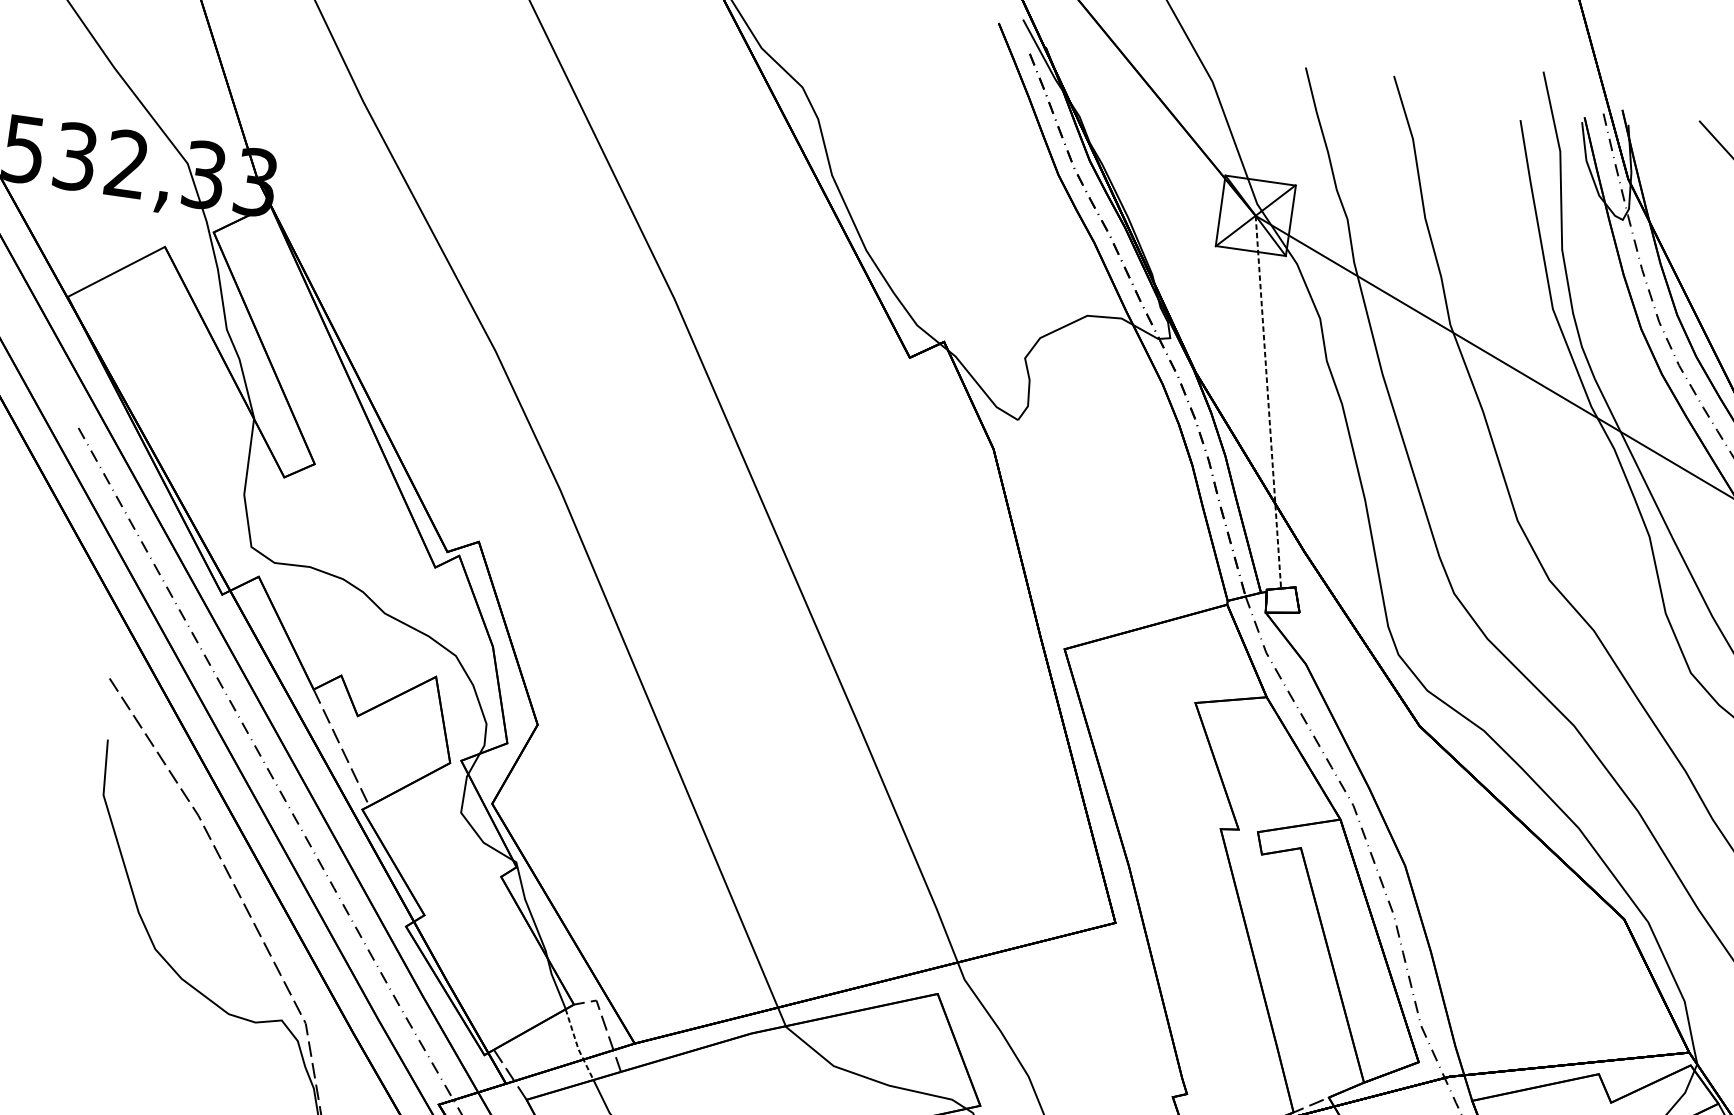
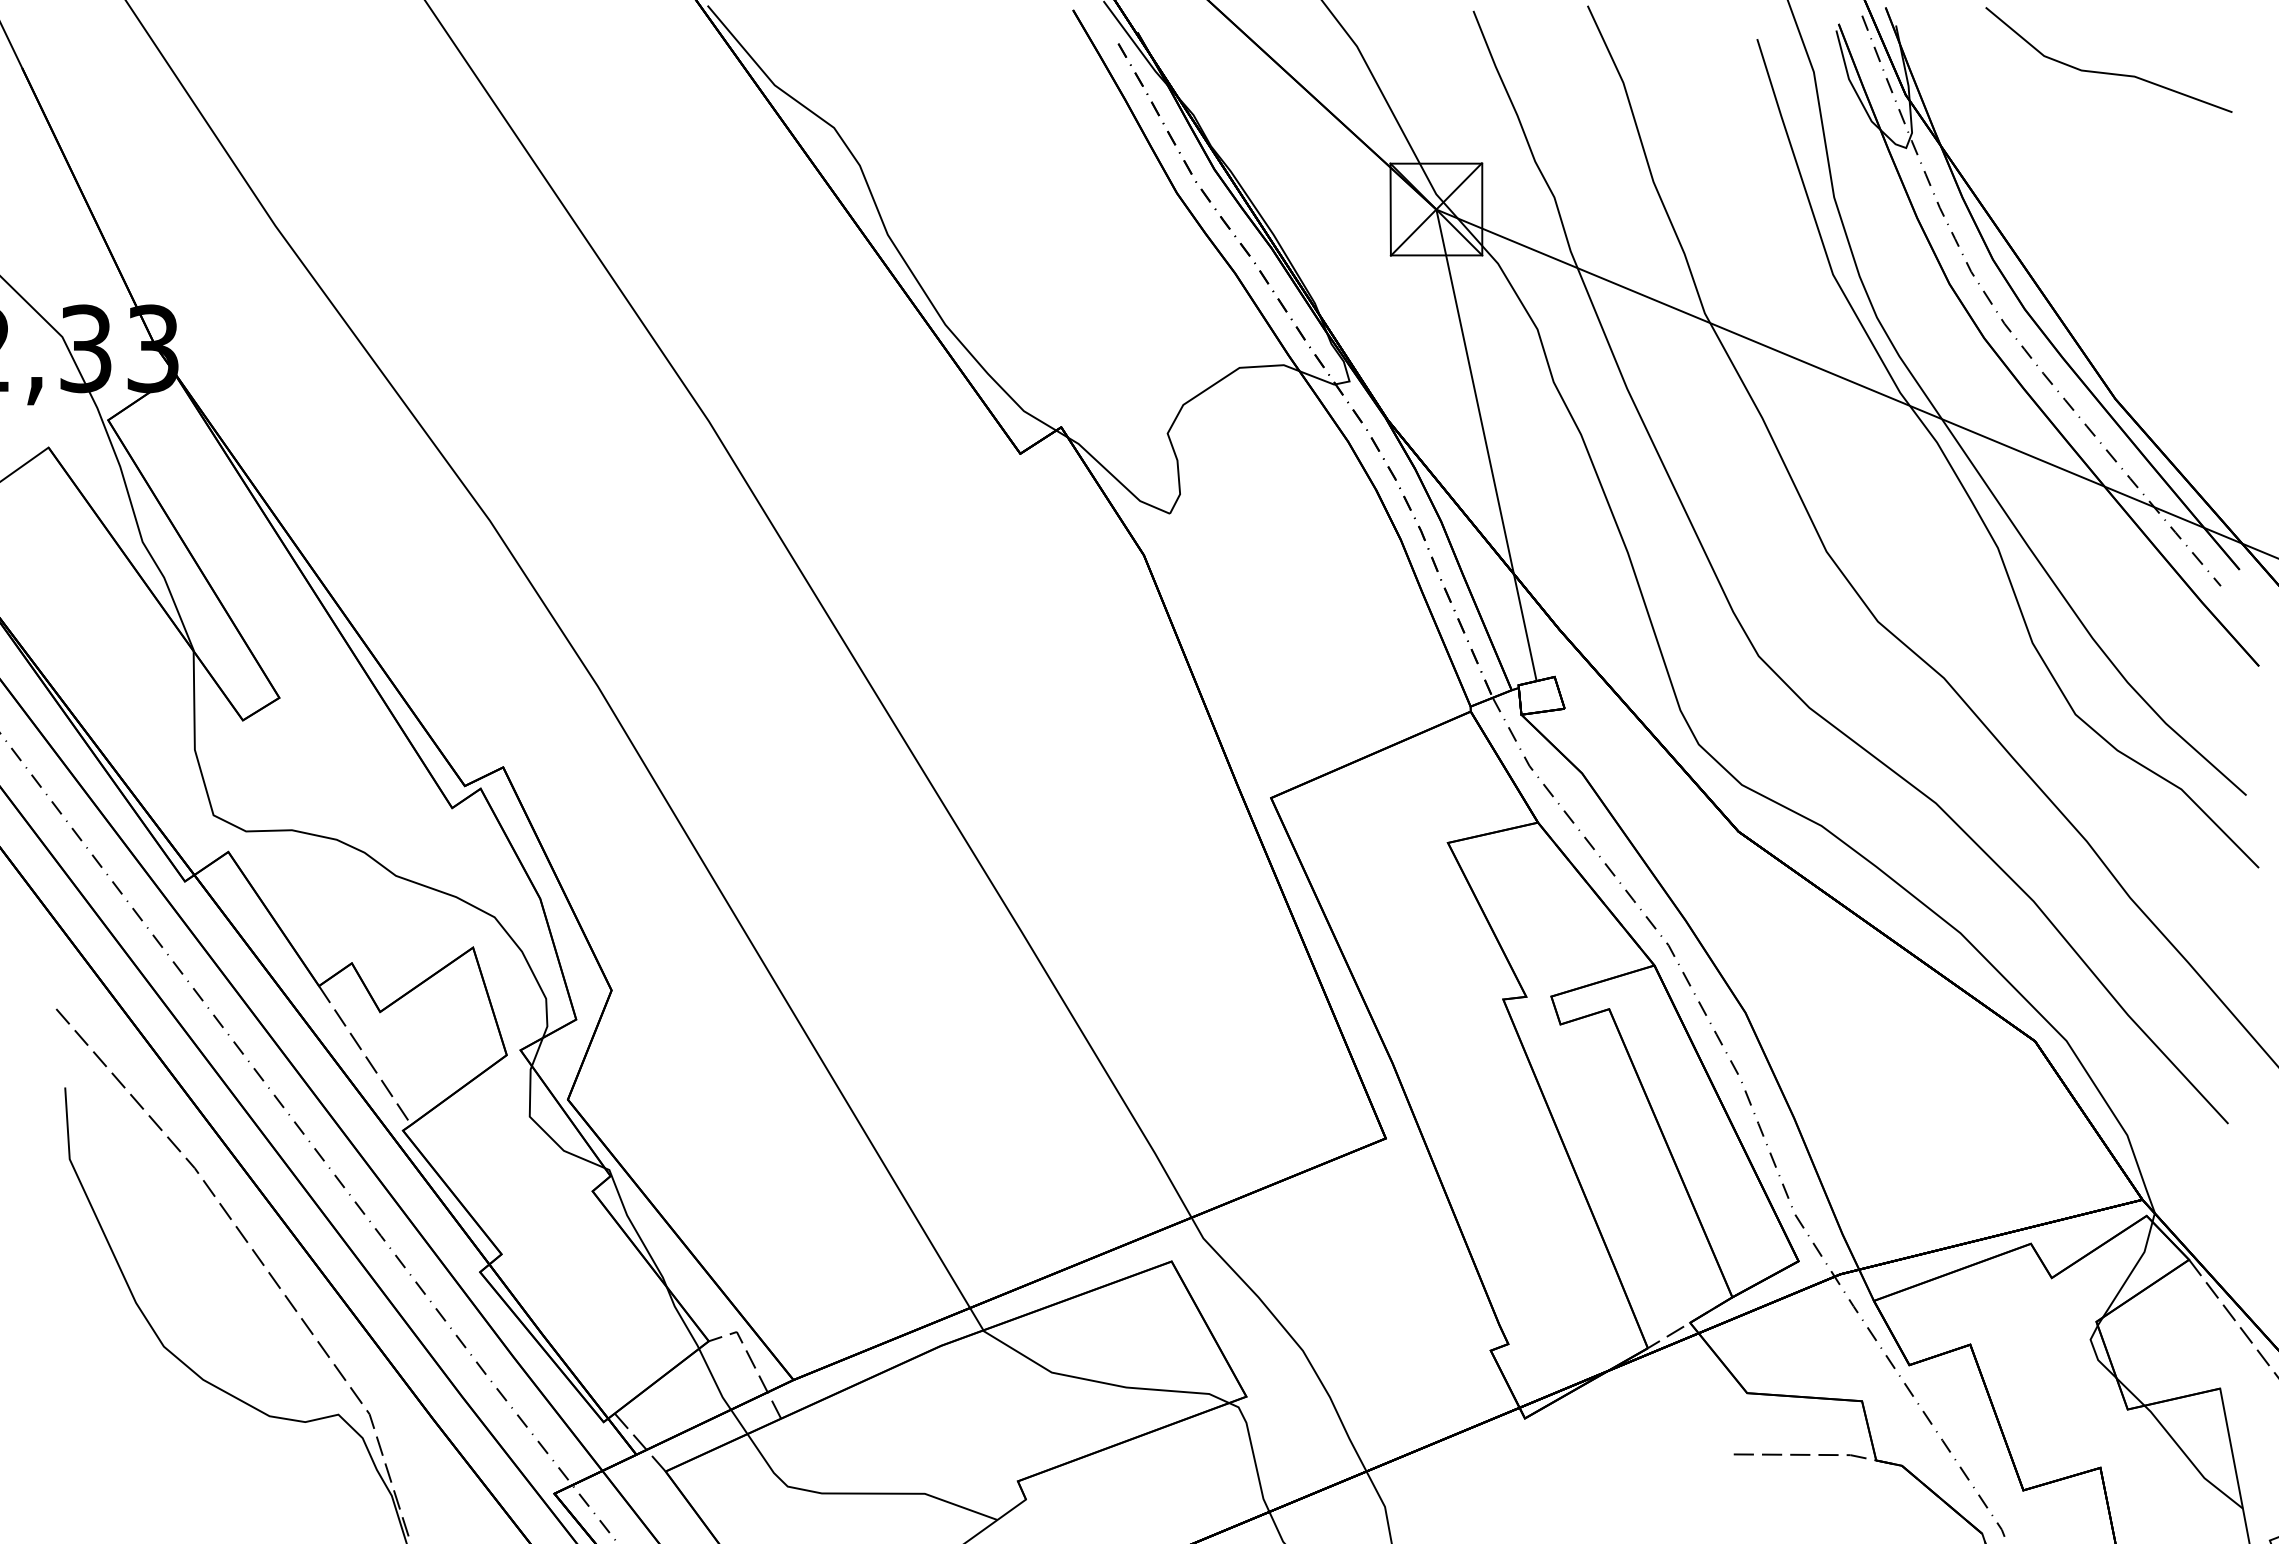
line: (1268, 402) -> (1486, 445), dashed -> solid
line: (577, 1045) -> (720, 1393), dashed -> solid

